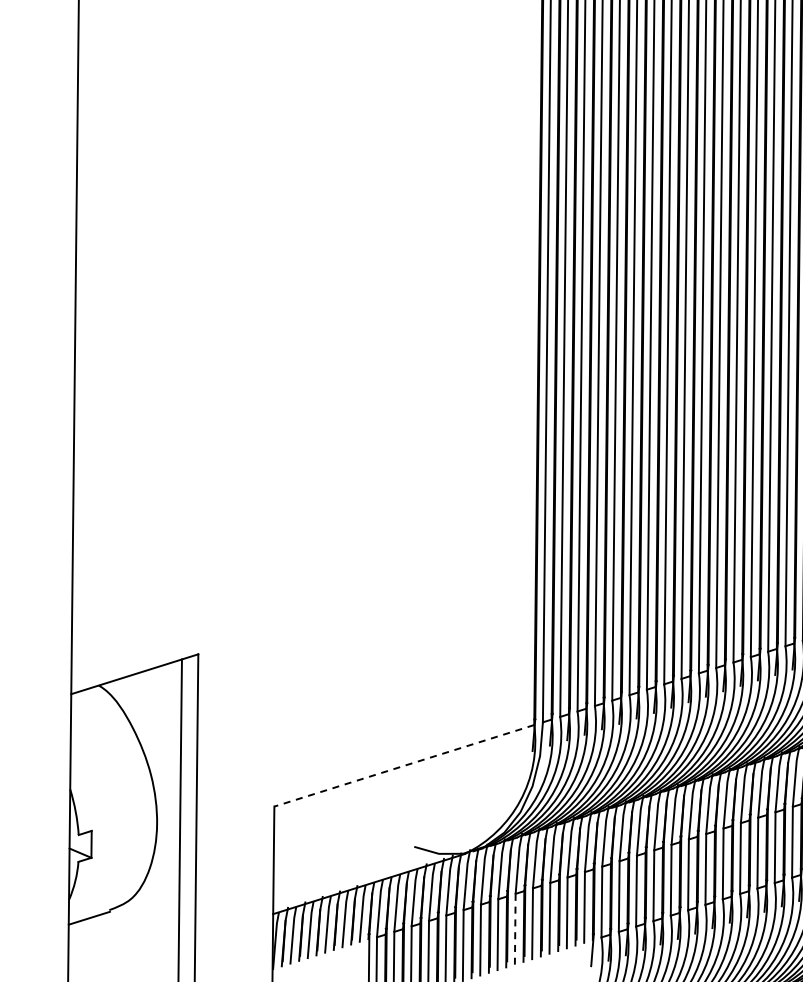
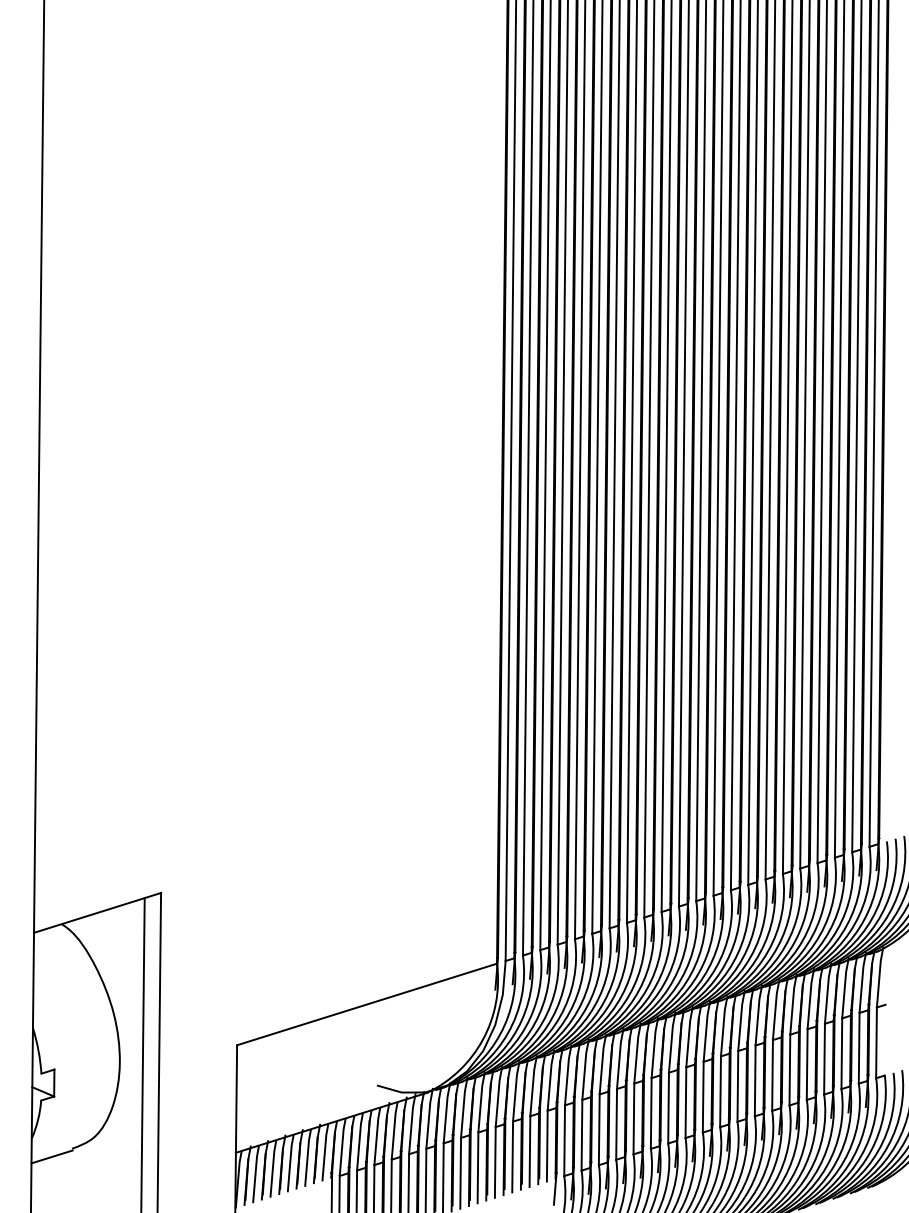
line: (403, 765) -> (366, 1004), dashed -> solid
line: (515, 929) -> (478, 1168), dashed -> solid

